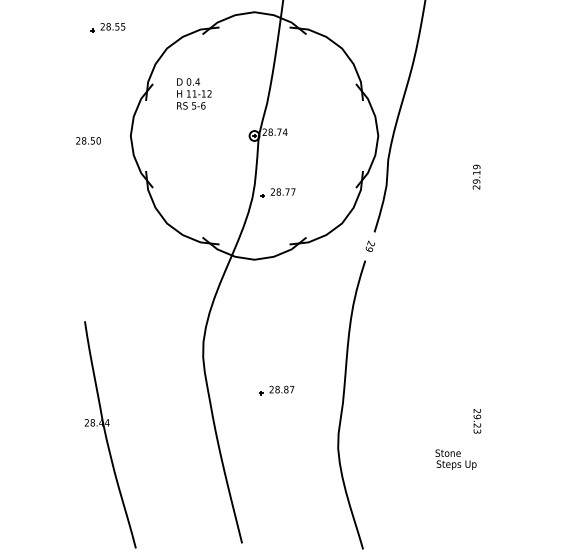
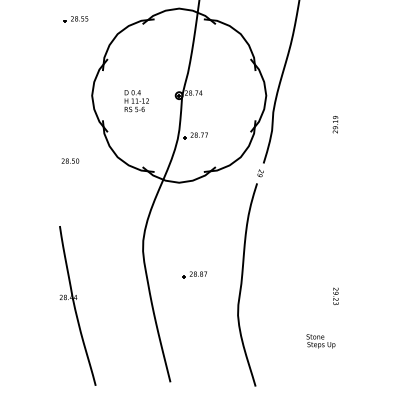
text: (193, 94) -> (136, 101), moved
text: (88, 139) -> (70, 160), moved
text: (455, 459) -> (320, 341), moved

